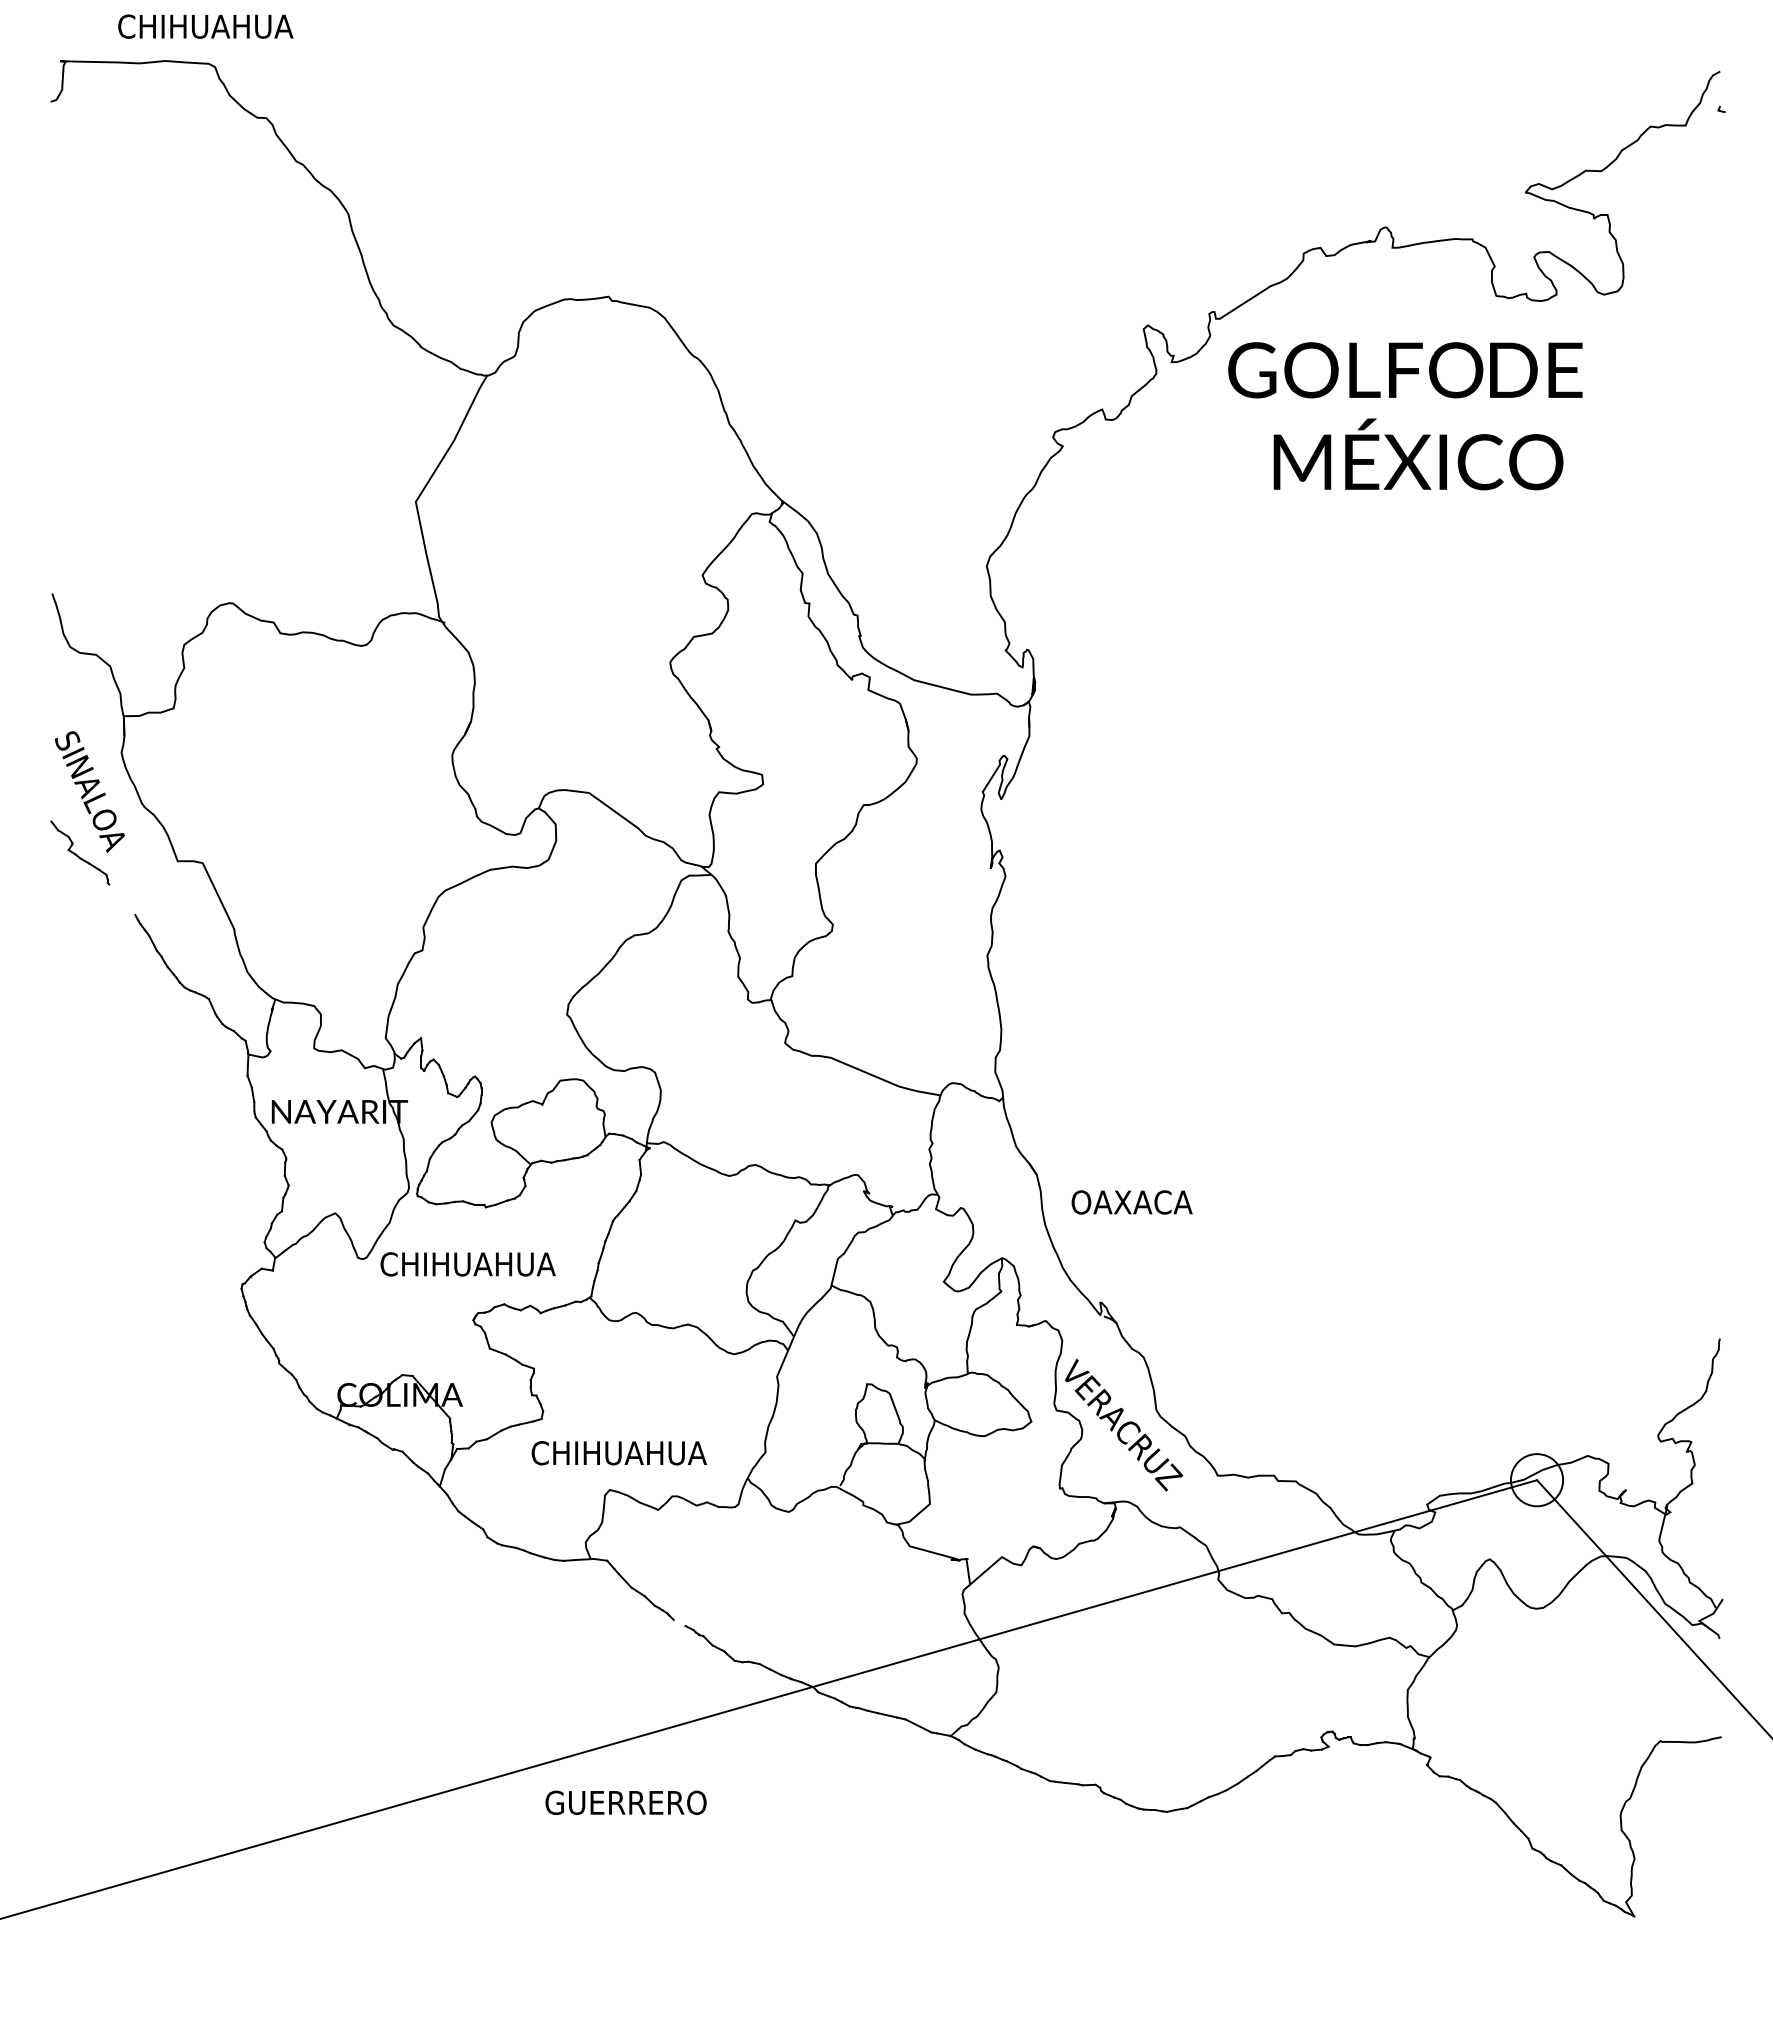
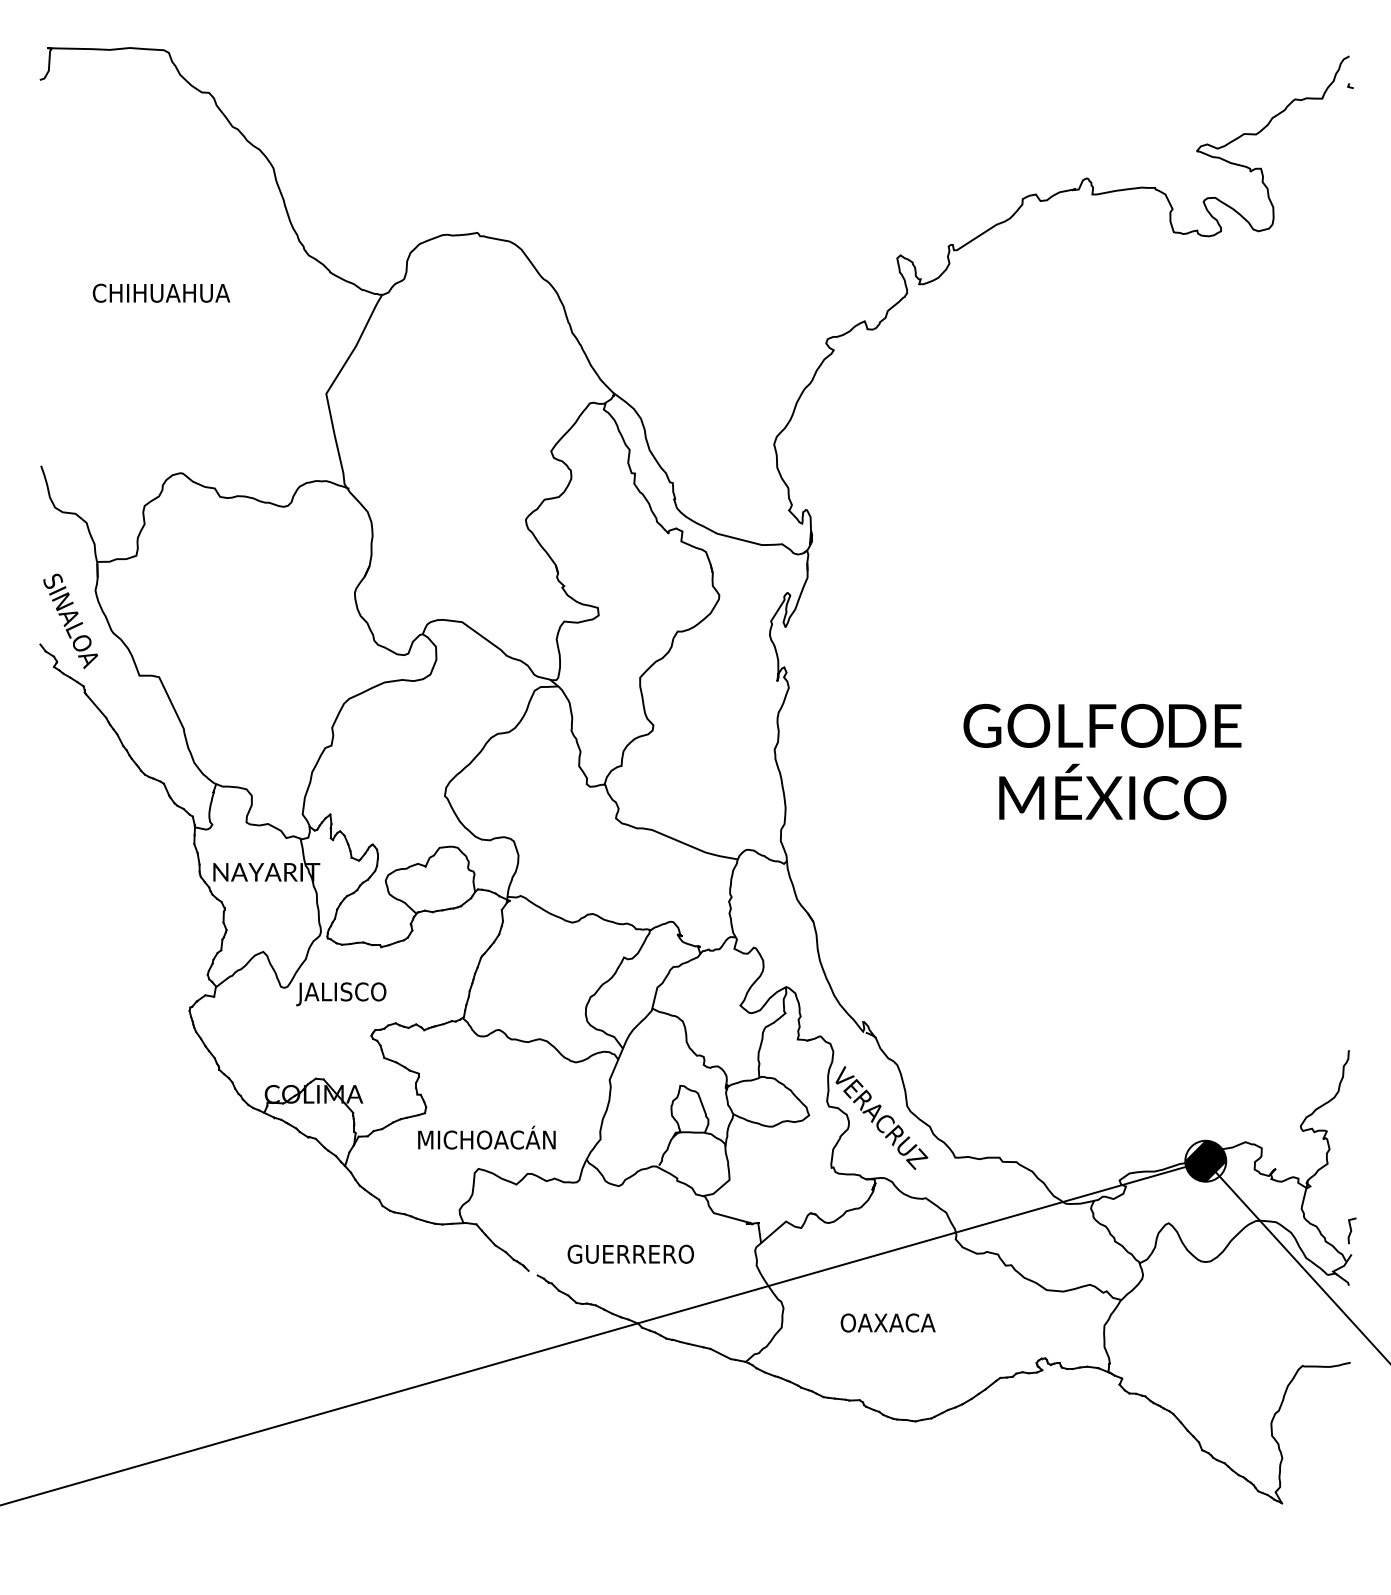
text: (205, 26) -> (161, 293), moved
text: (1405, 416) -> (1102, 762), moved
line: (122, 899) -> (96, 705), added
text: (1131, 1202) -> (887, 1323), moved
text: (466, 1267) -> (366, 994), CHIHUAHUA -> JALISCO
text: (619, 1450) -> (486, 1137), CHIHUAHUA -> MICHOACÁN
hatch: (1536, 1480) -> (1205, 1161), added
line: (1723, 1568) -> (1352, 1230), added
text: (625, 1802) -> (630, 1254), moved

